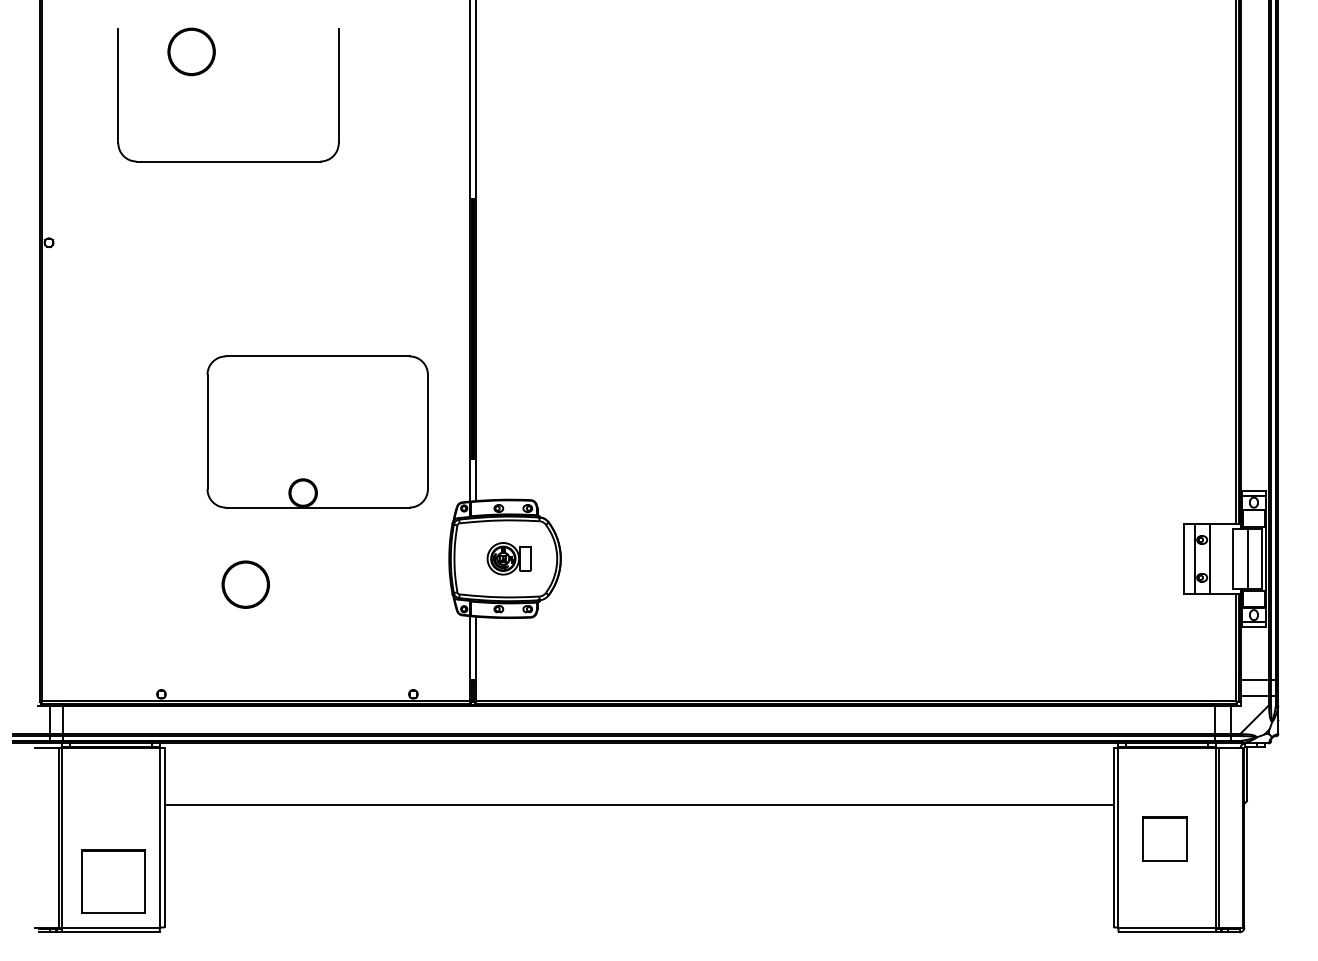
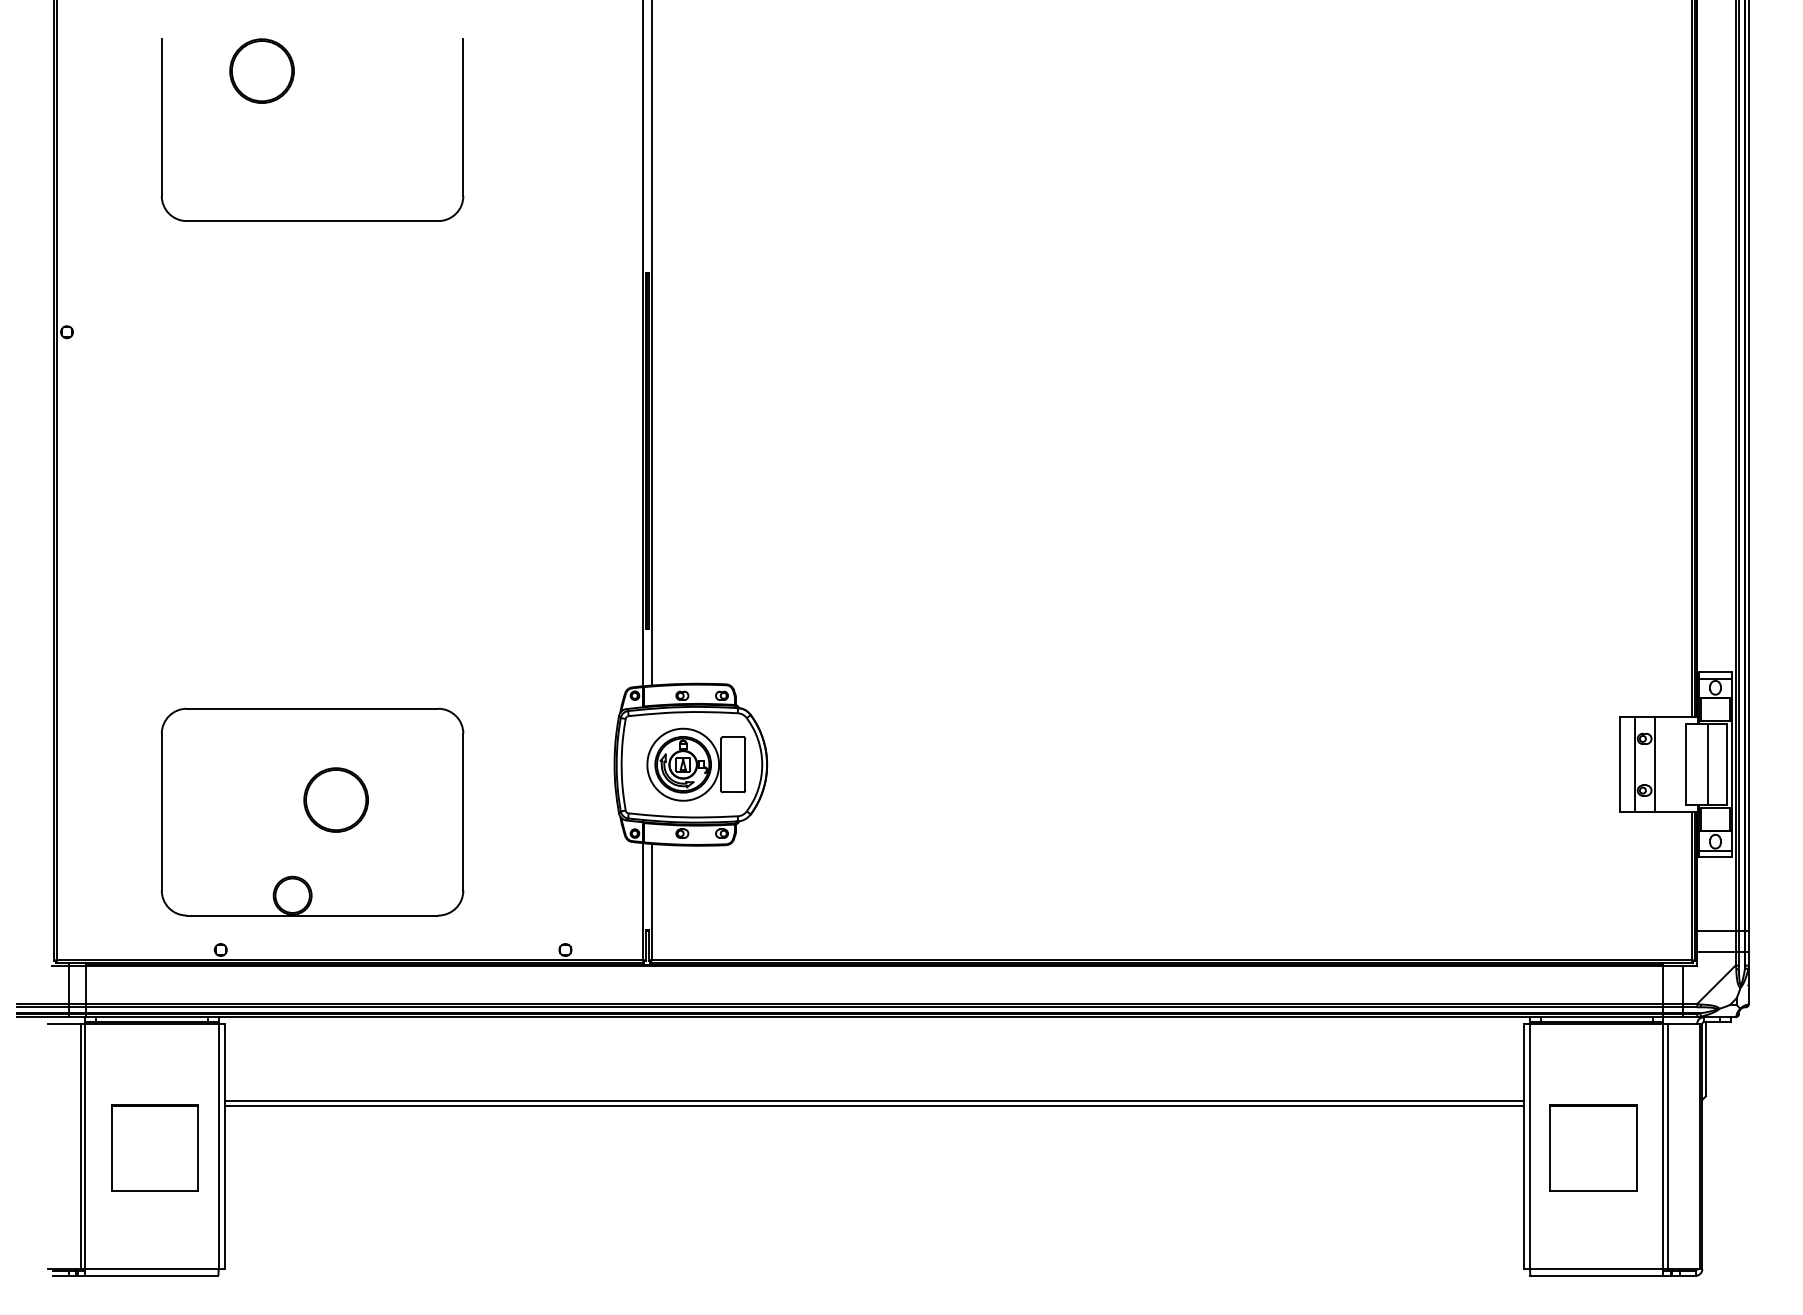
part: (317, 431) -> (312, 811), moved
part: (509, 558) -> (696, 764), size x1.67
line: (639, 807) -> (874, 1105), added
part: (1164, 838) -> (1593, 1147), size x1.43
part: (113, 881) -> (154, 1147), moved

